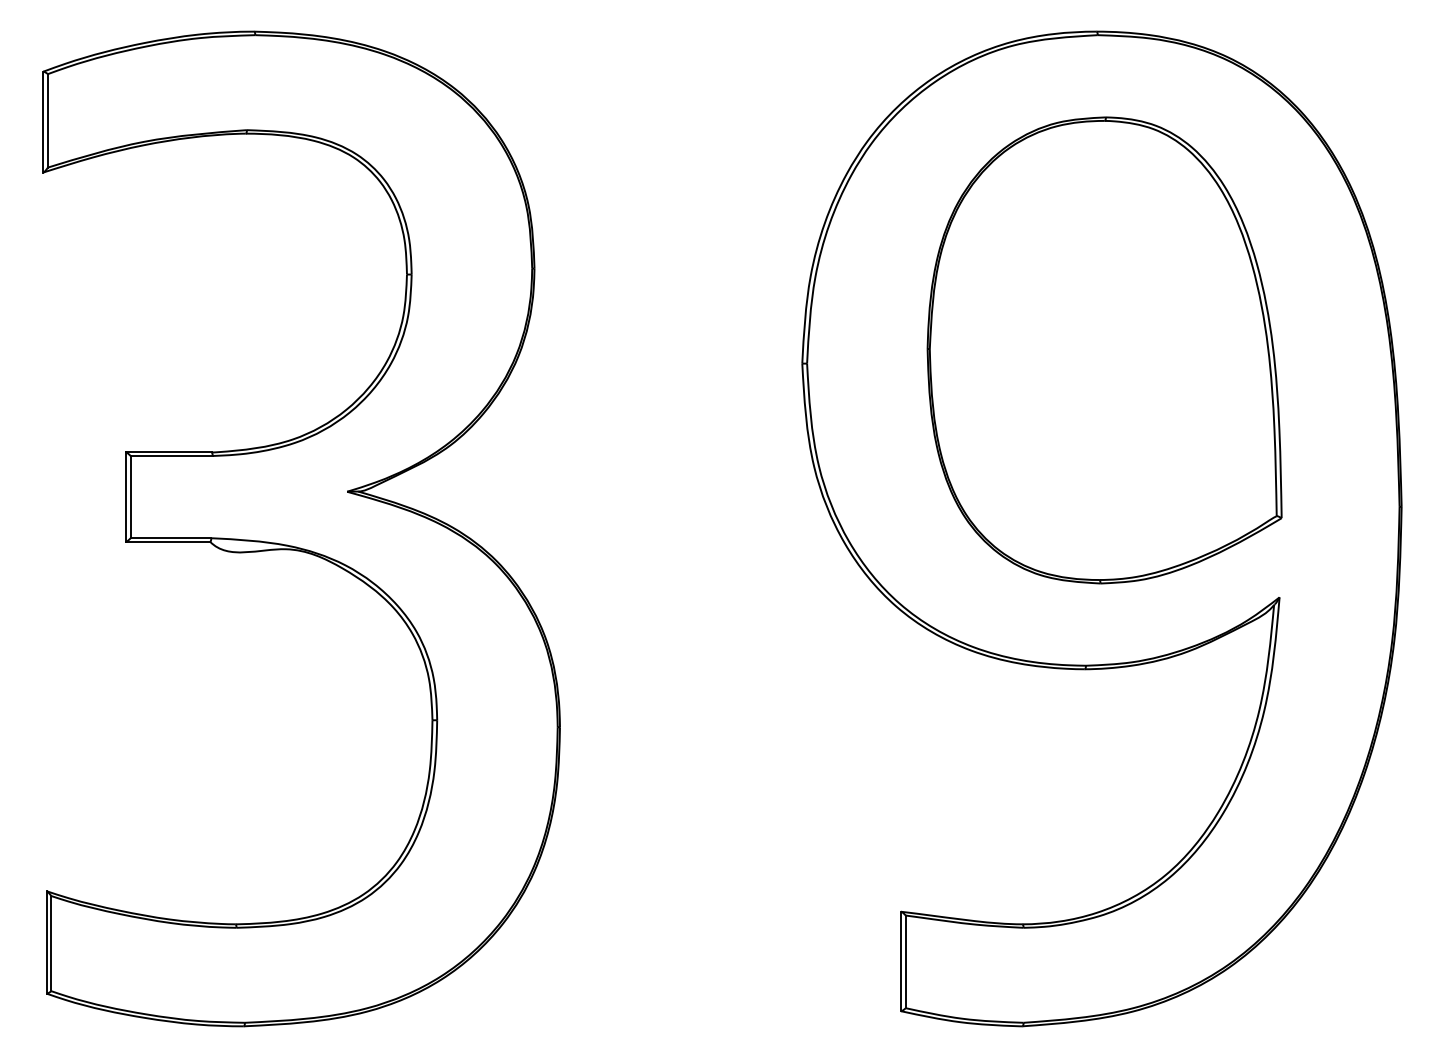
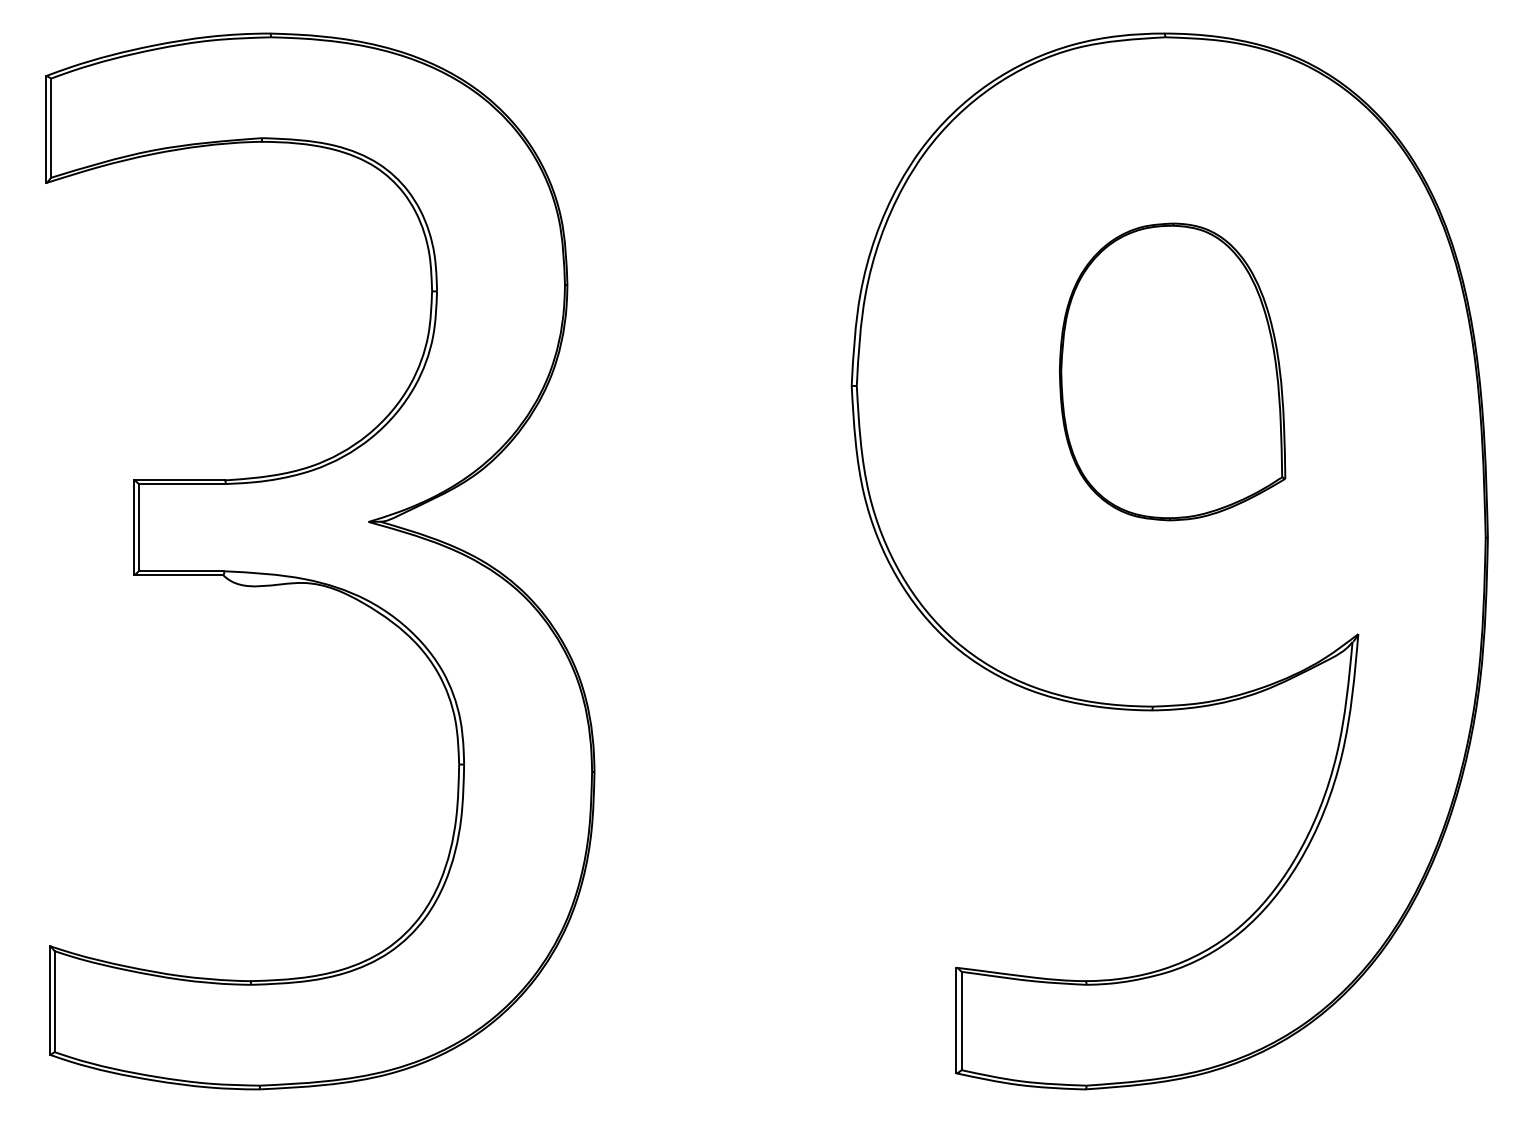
part: (1104, 350) -> (1172, 372), size x0.6

